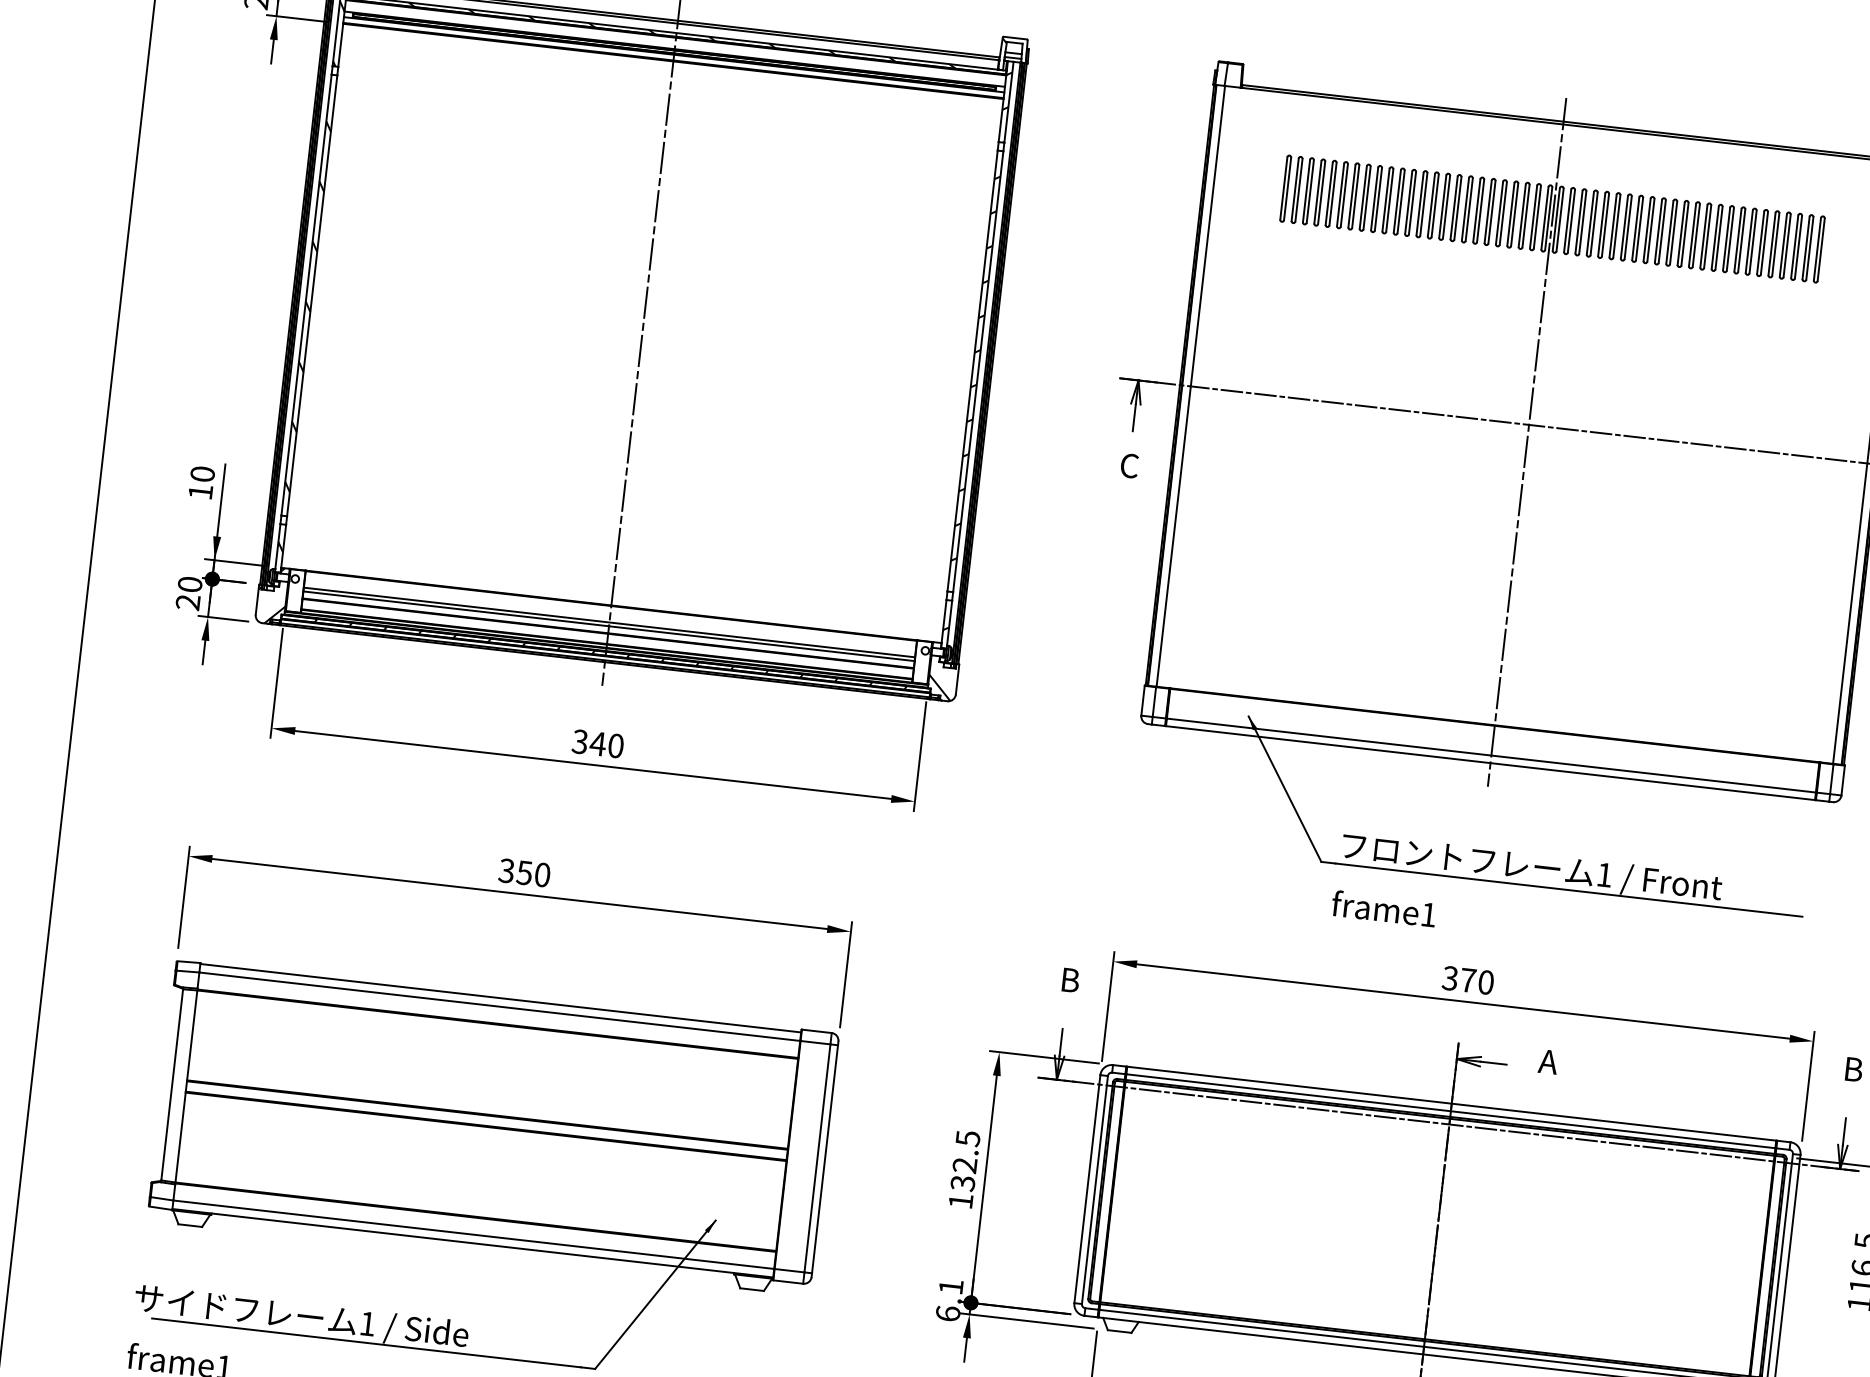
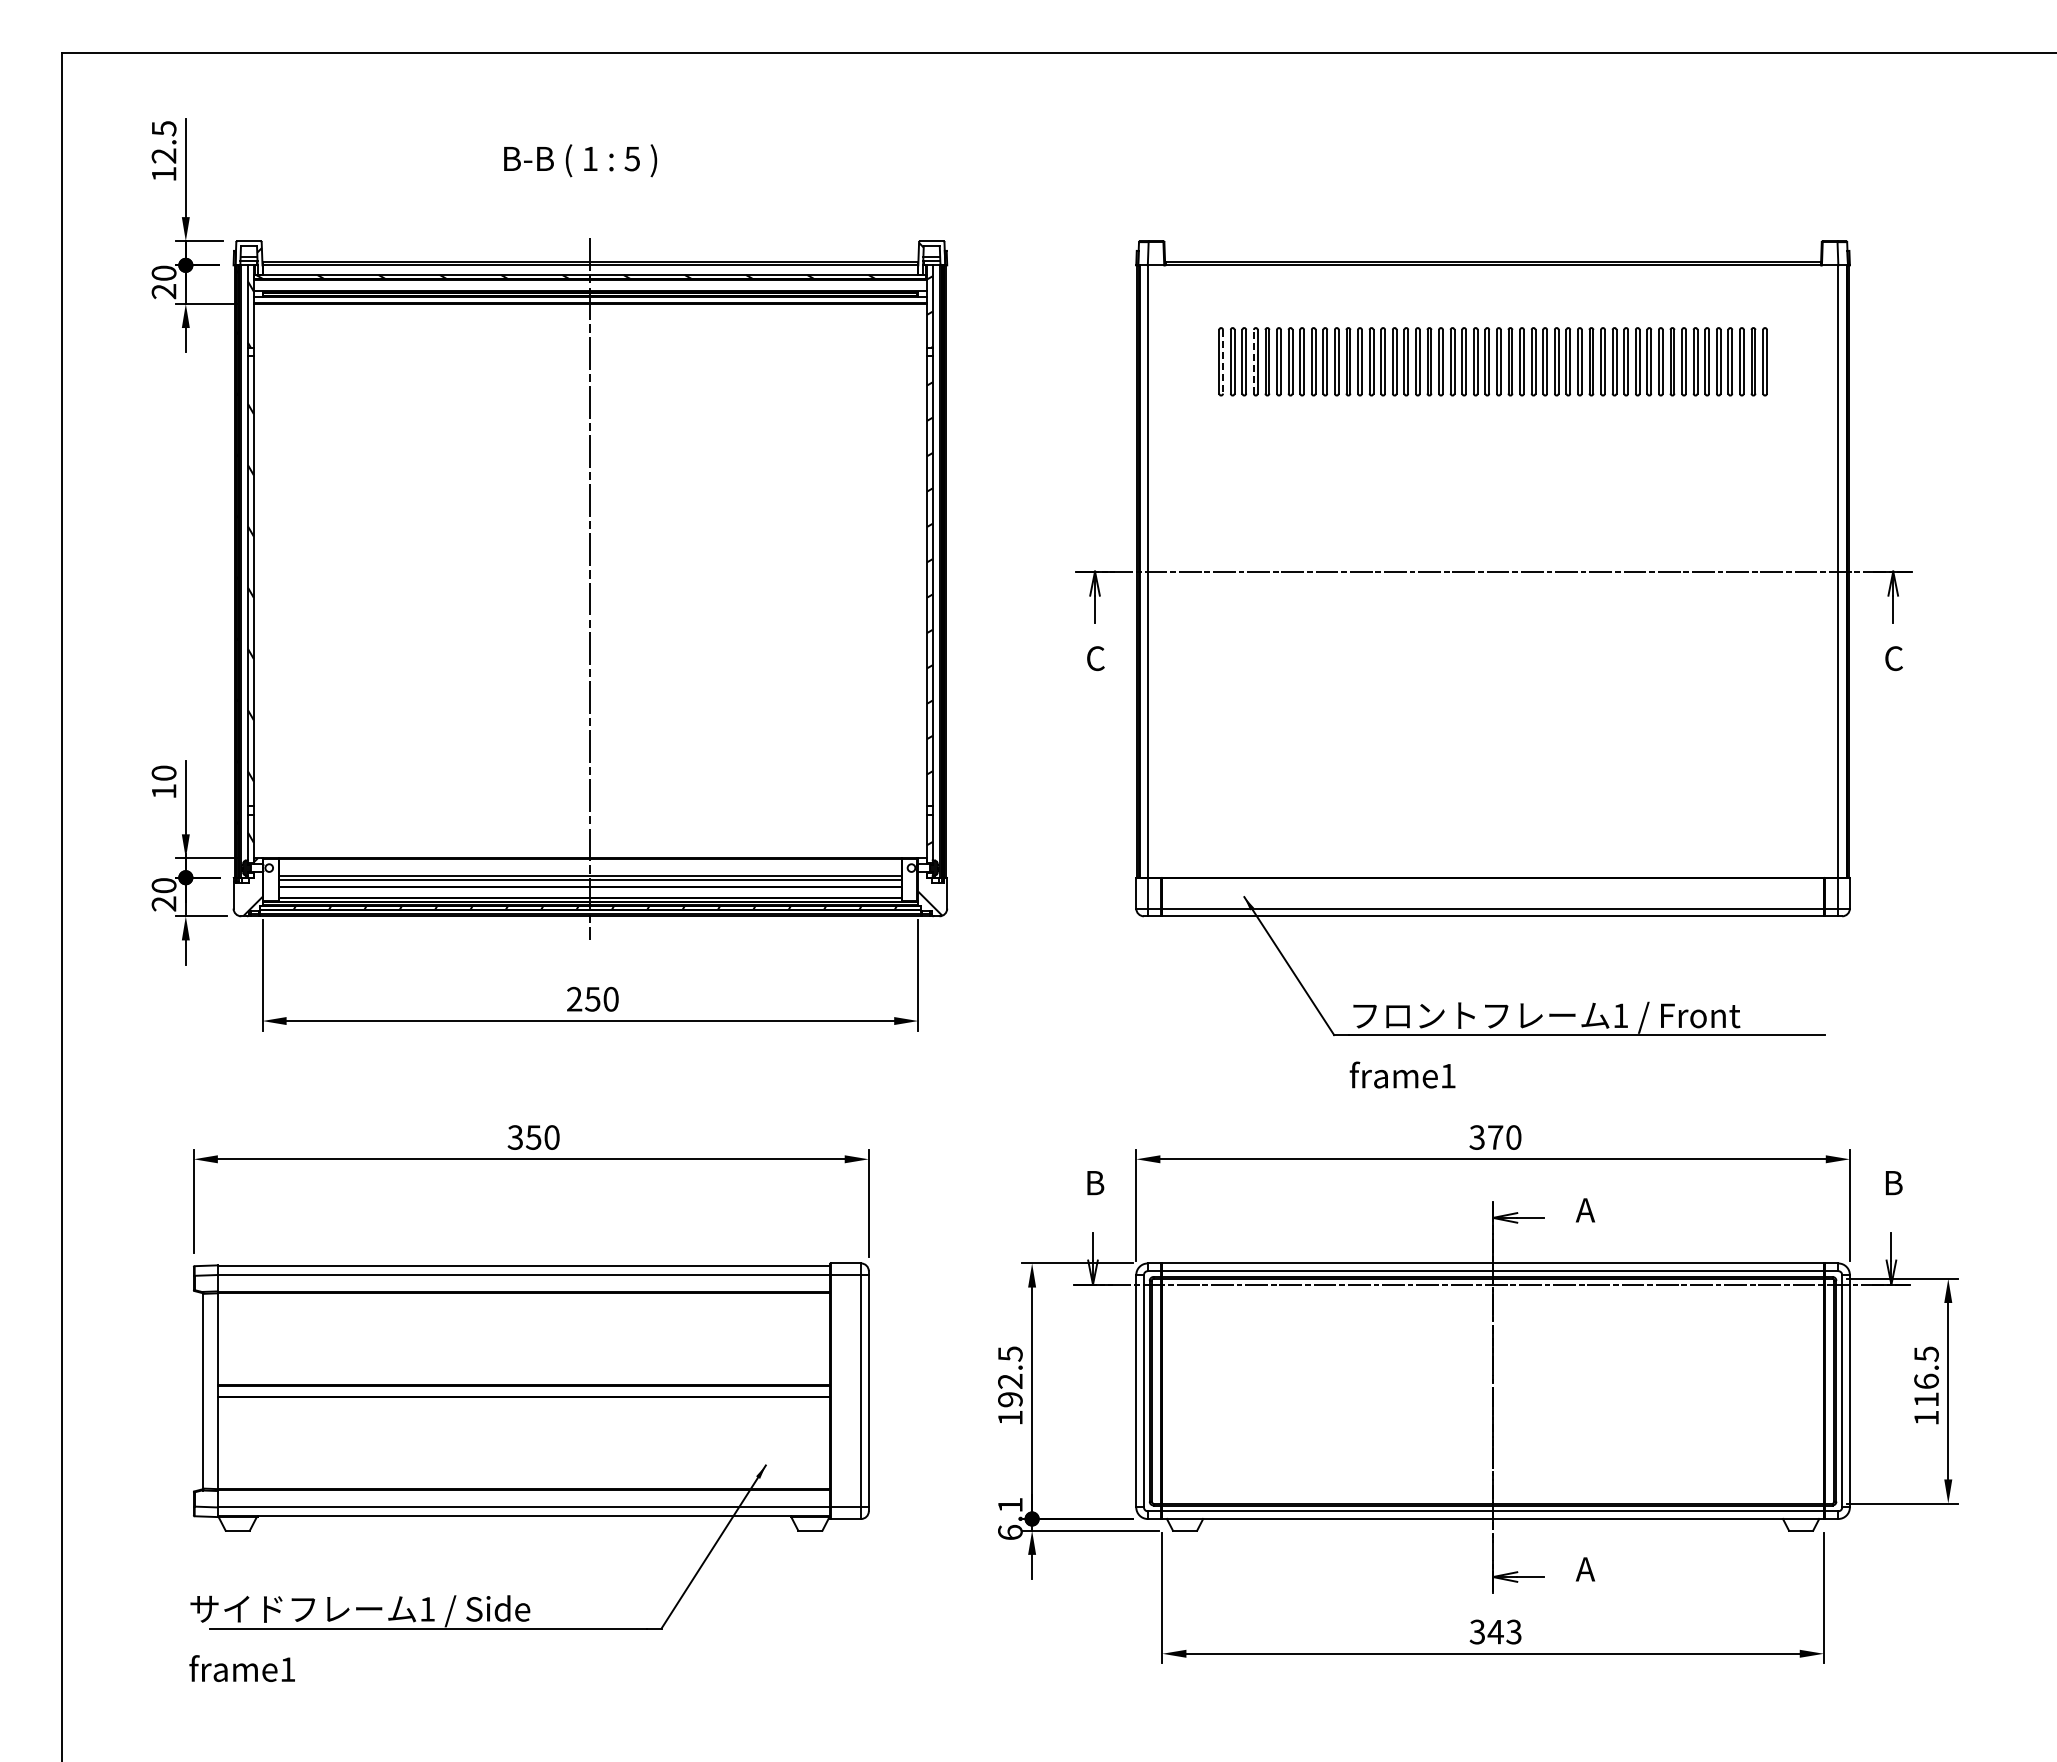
line: (1288, 188) -> (1223, 361), solid -> dashed
line: (1317, 192) -> (1253, 361), solid -> dashed
line: (1527, 442) -> (1493, 589), removed
text: (588, 743) -> (583, 999), 340 -> 250
text: (963, 1183) -> (1010, 1399), 132.5 -> 192.5

